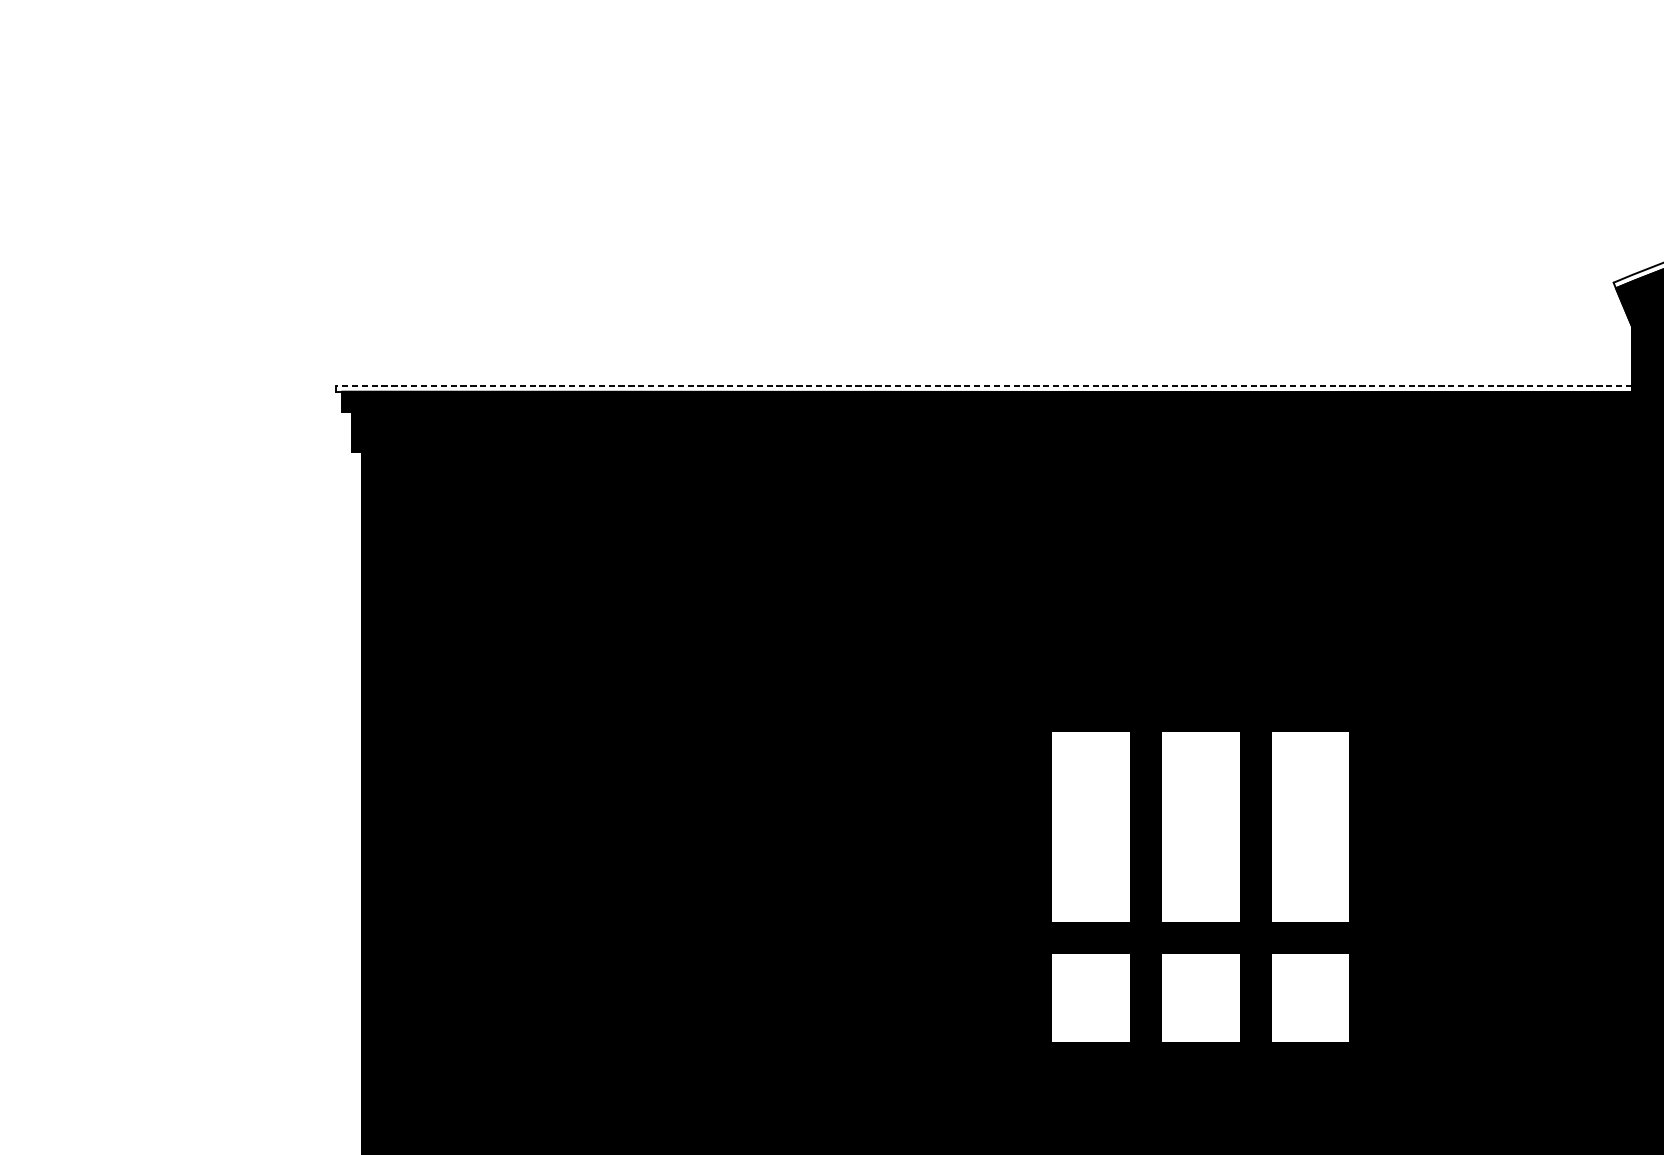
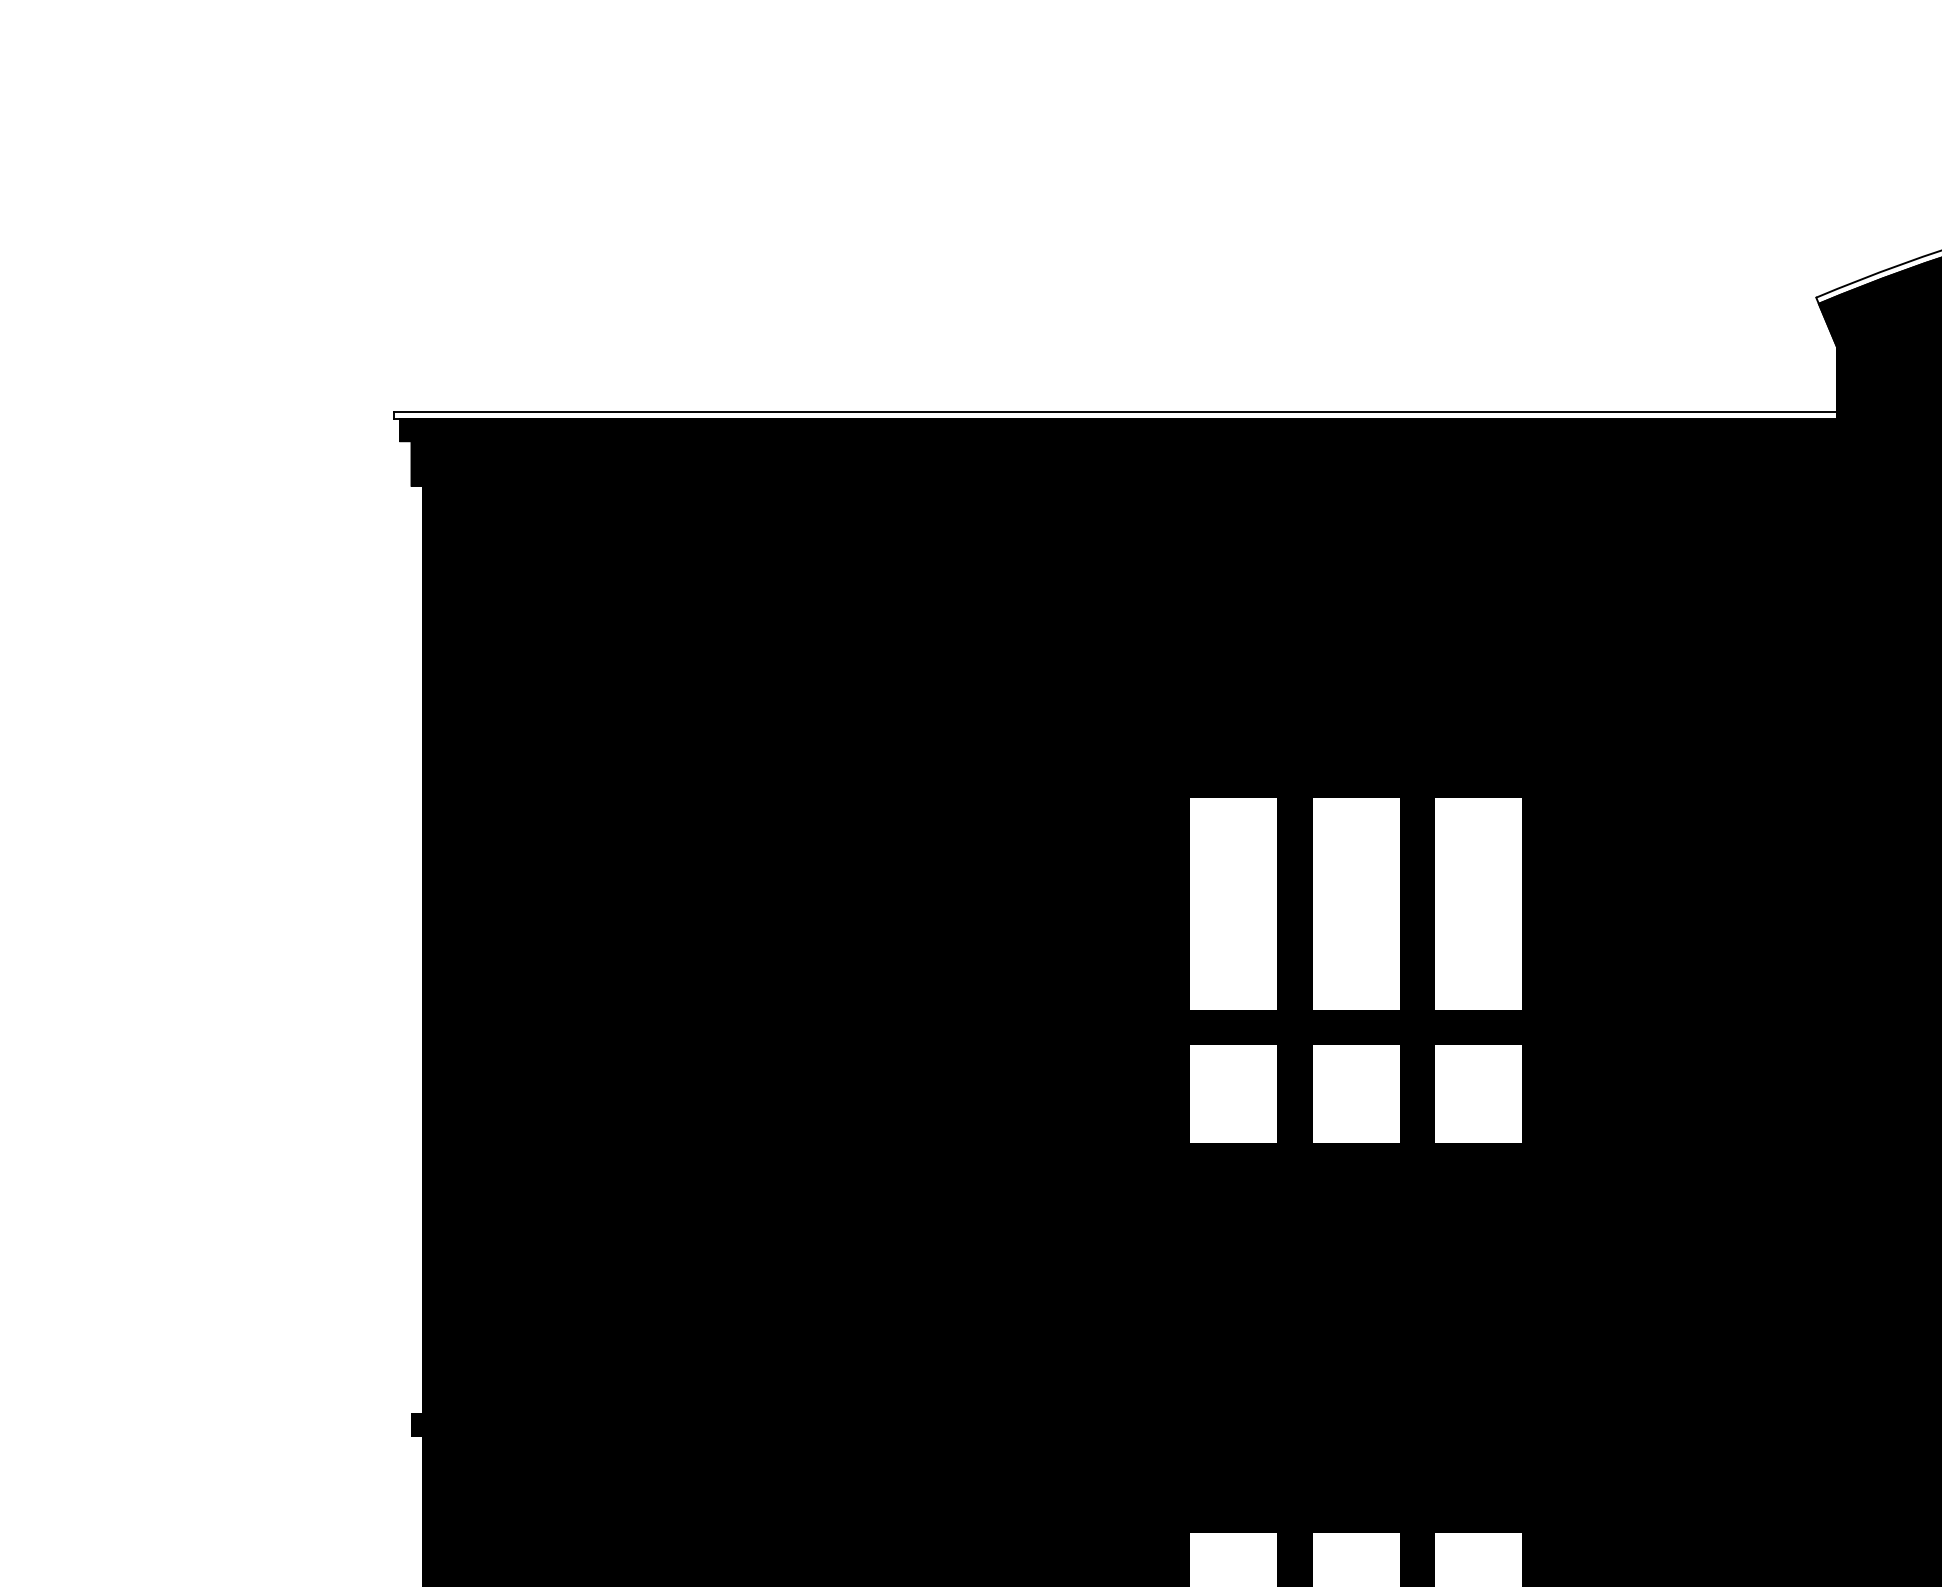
line: (984, 385) -> (1115, 412), dashed -> solid

